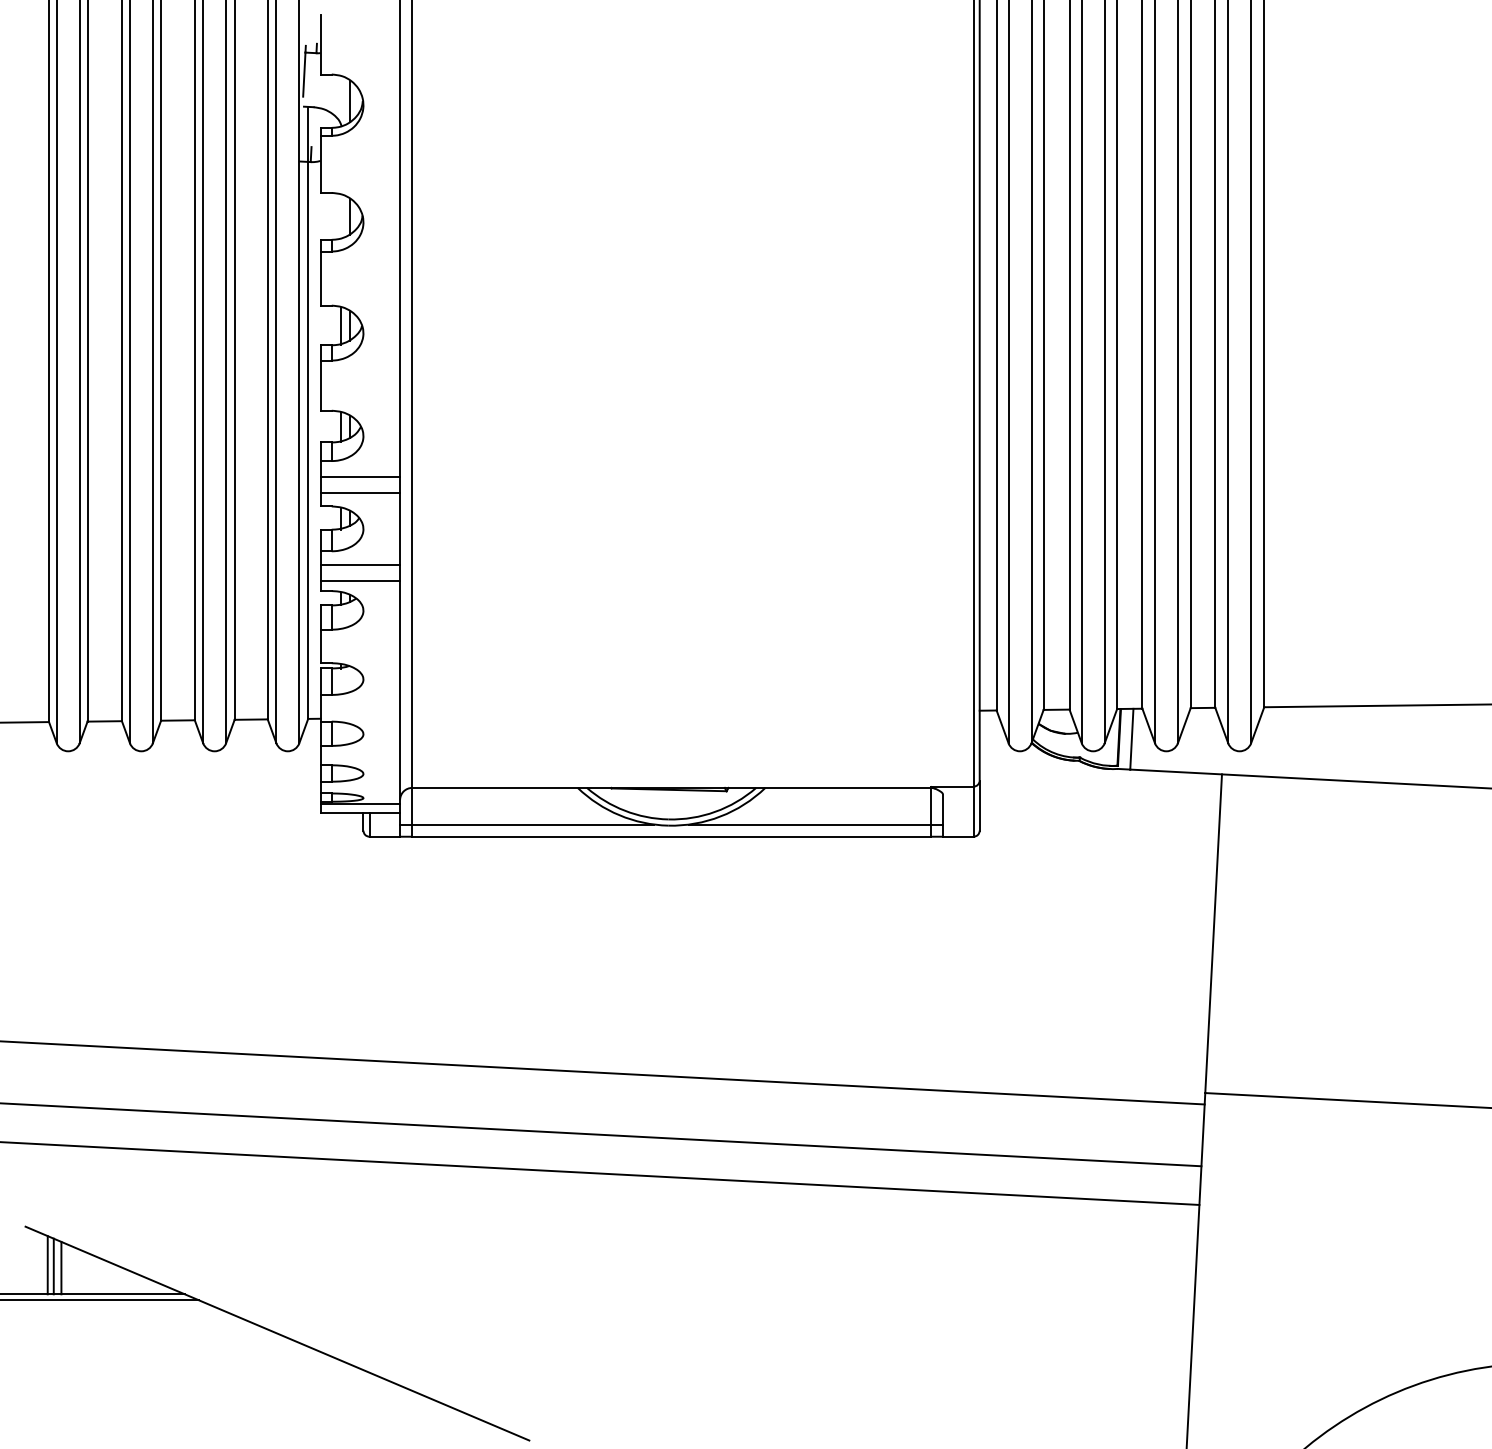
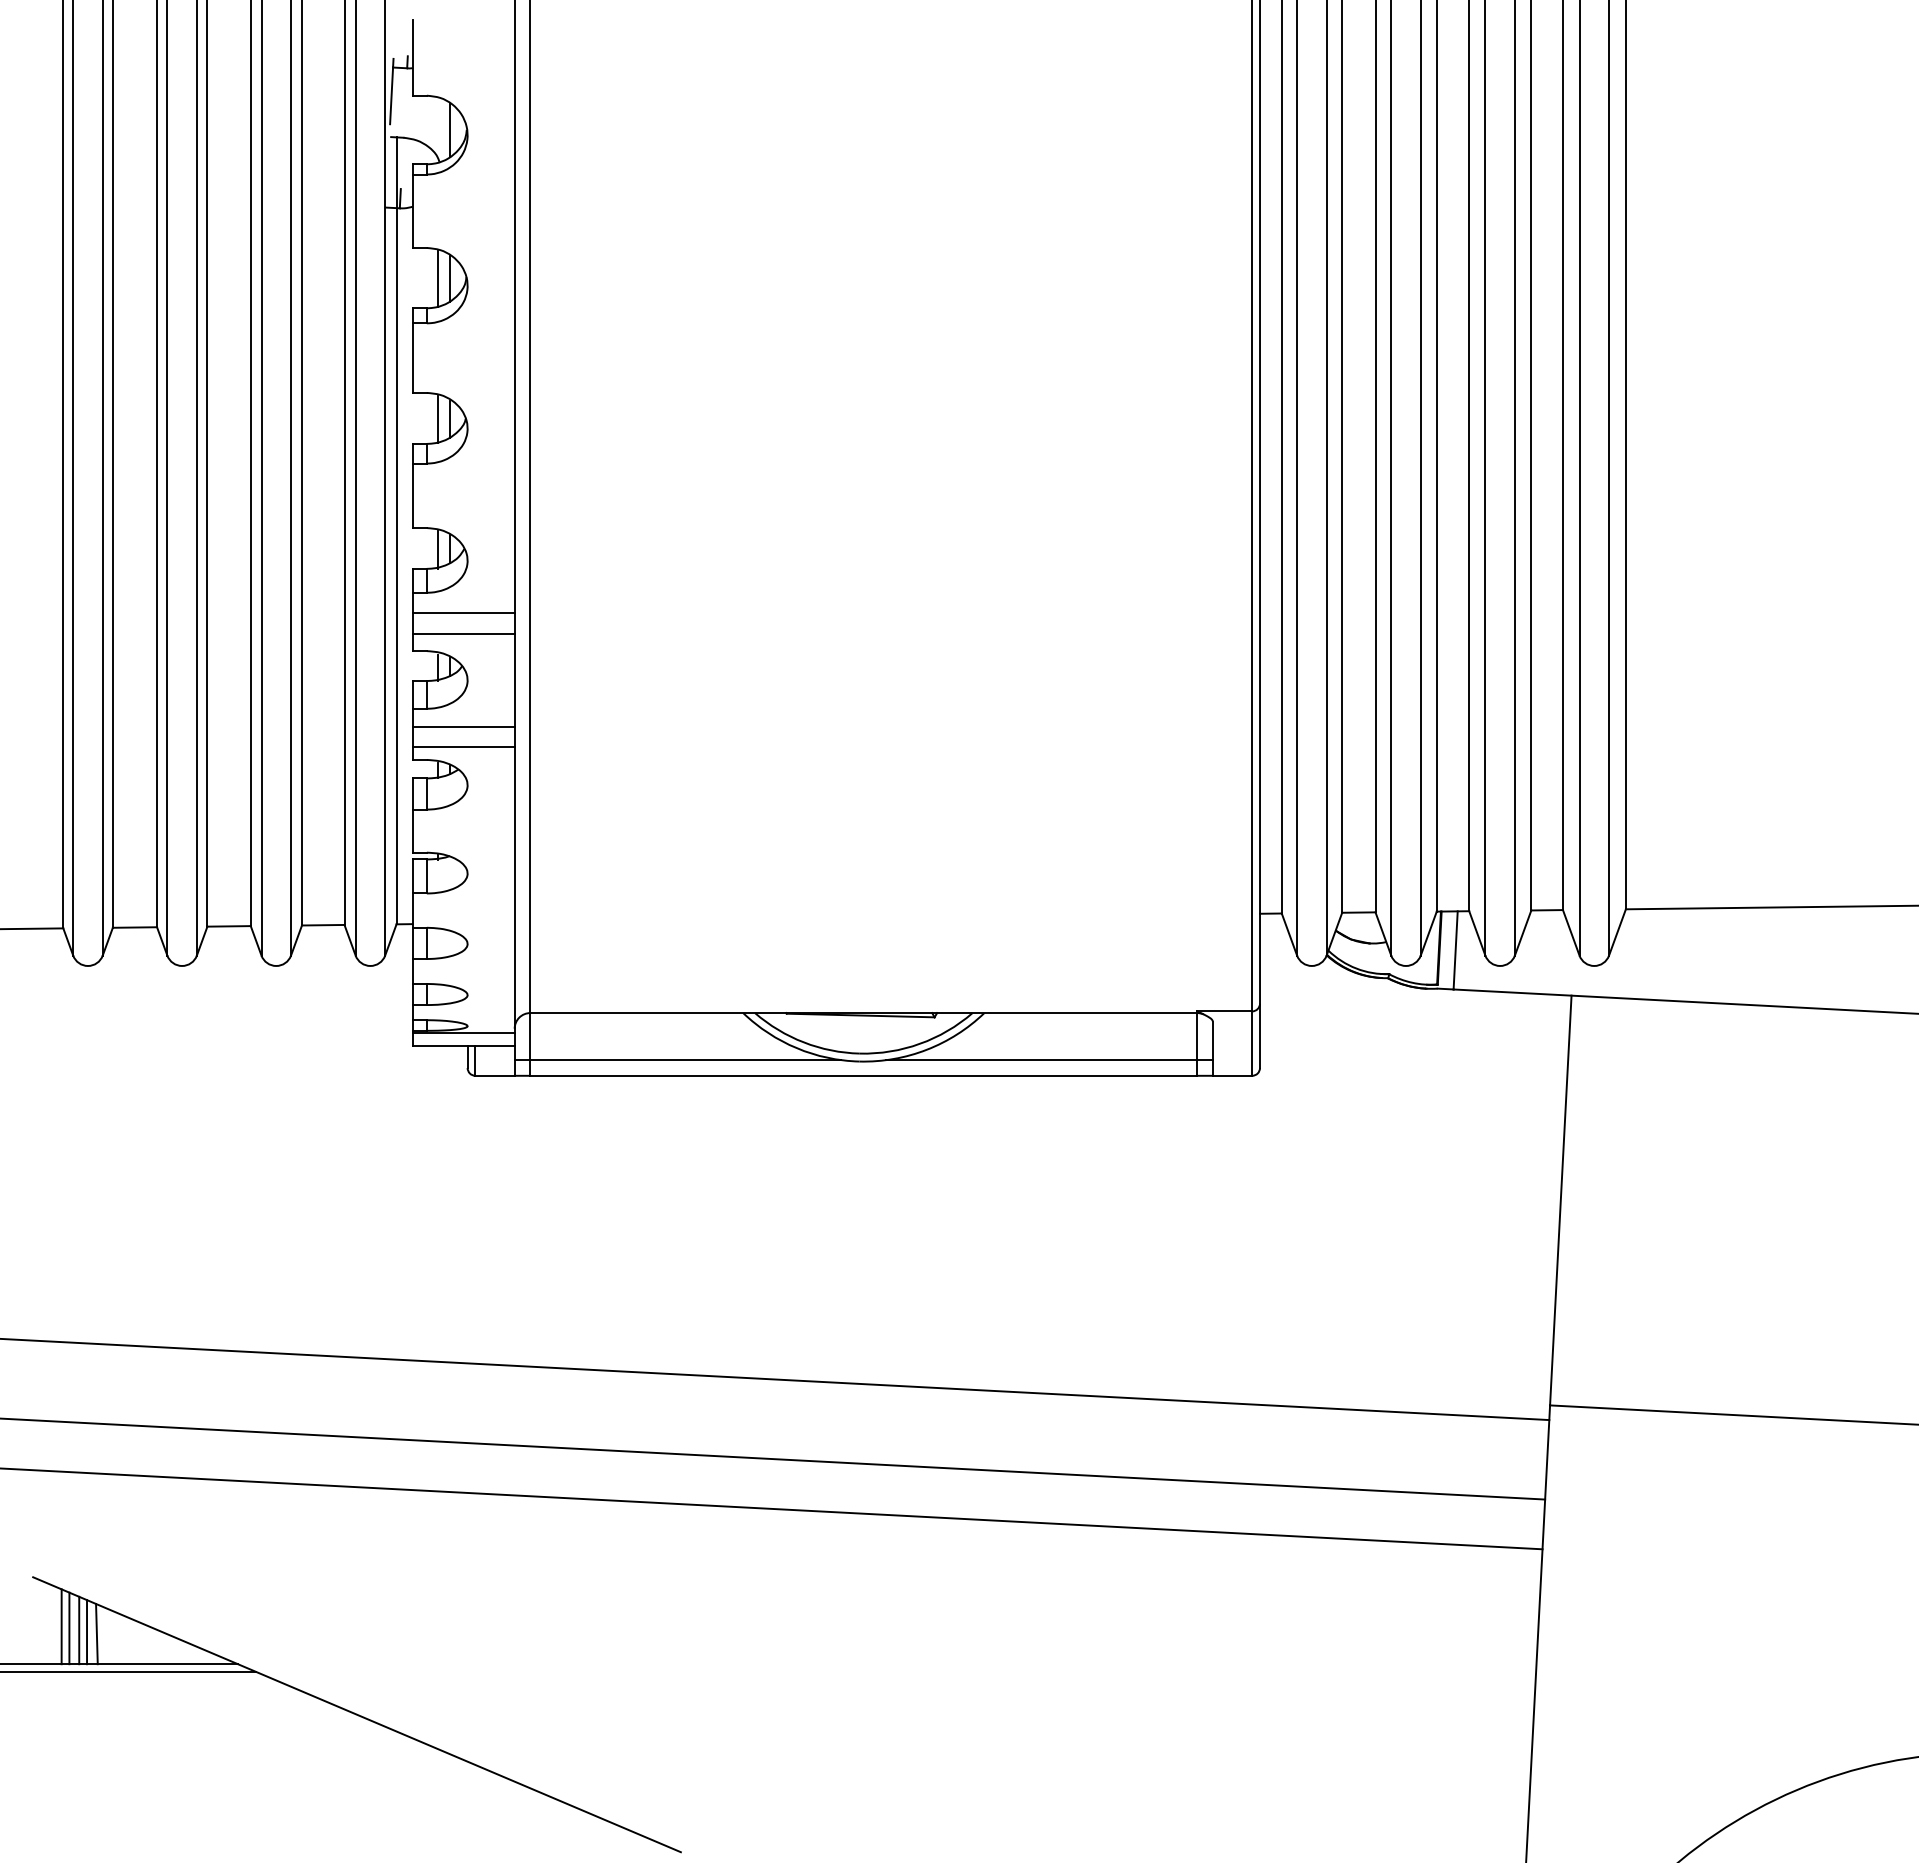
line: (340, 216) -> (438, 278), added
line: (67, 1269) -> (87, 1632), added
line: (74, 1270) -> (96, 1633), added

